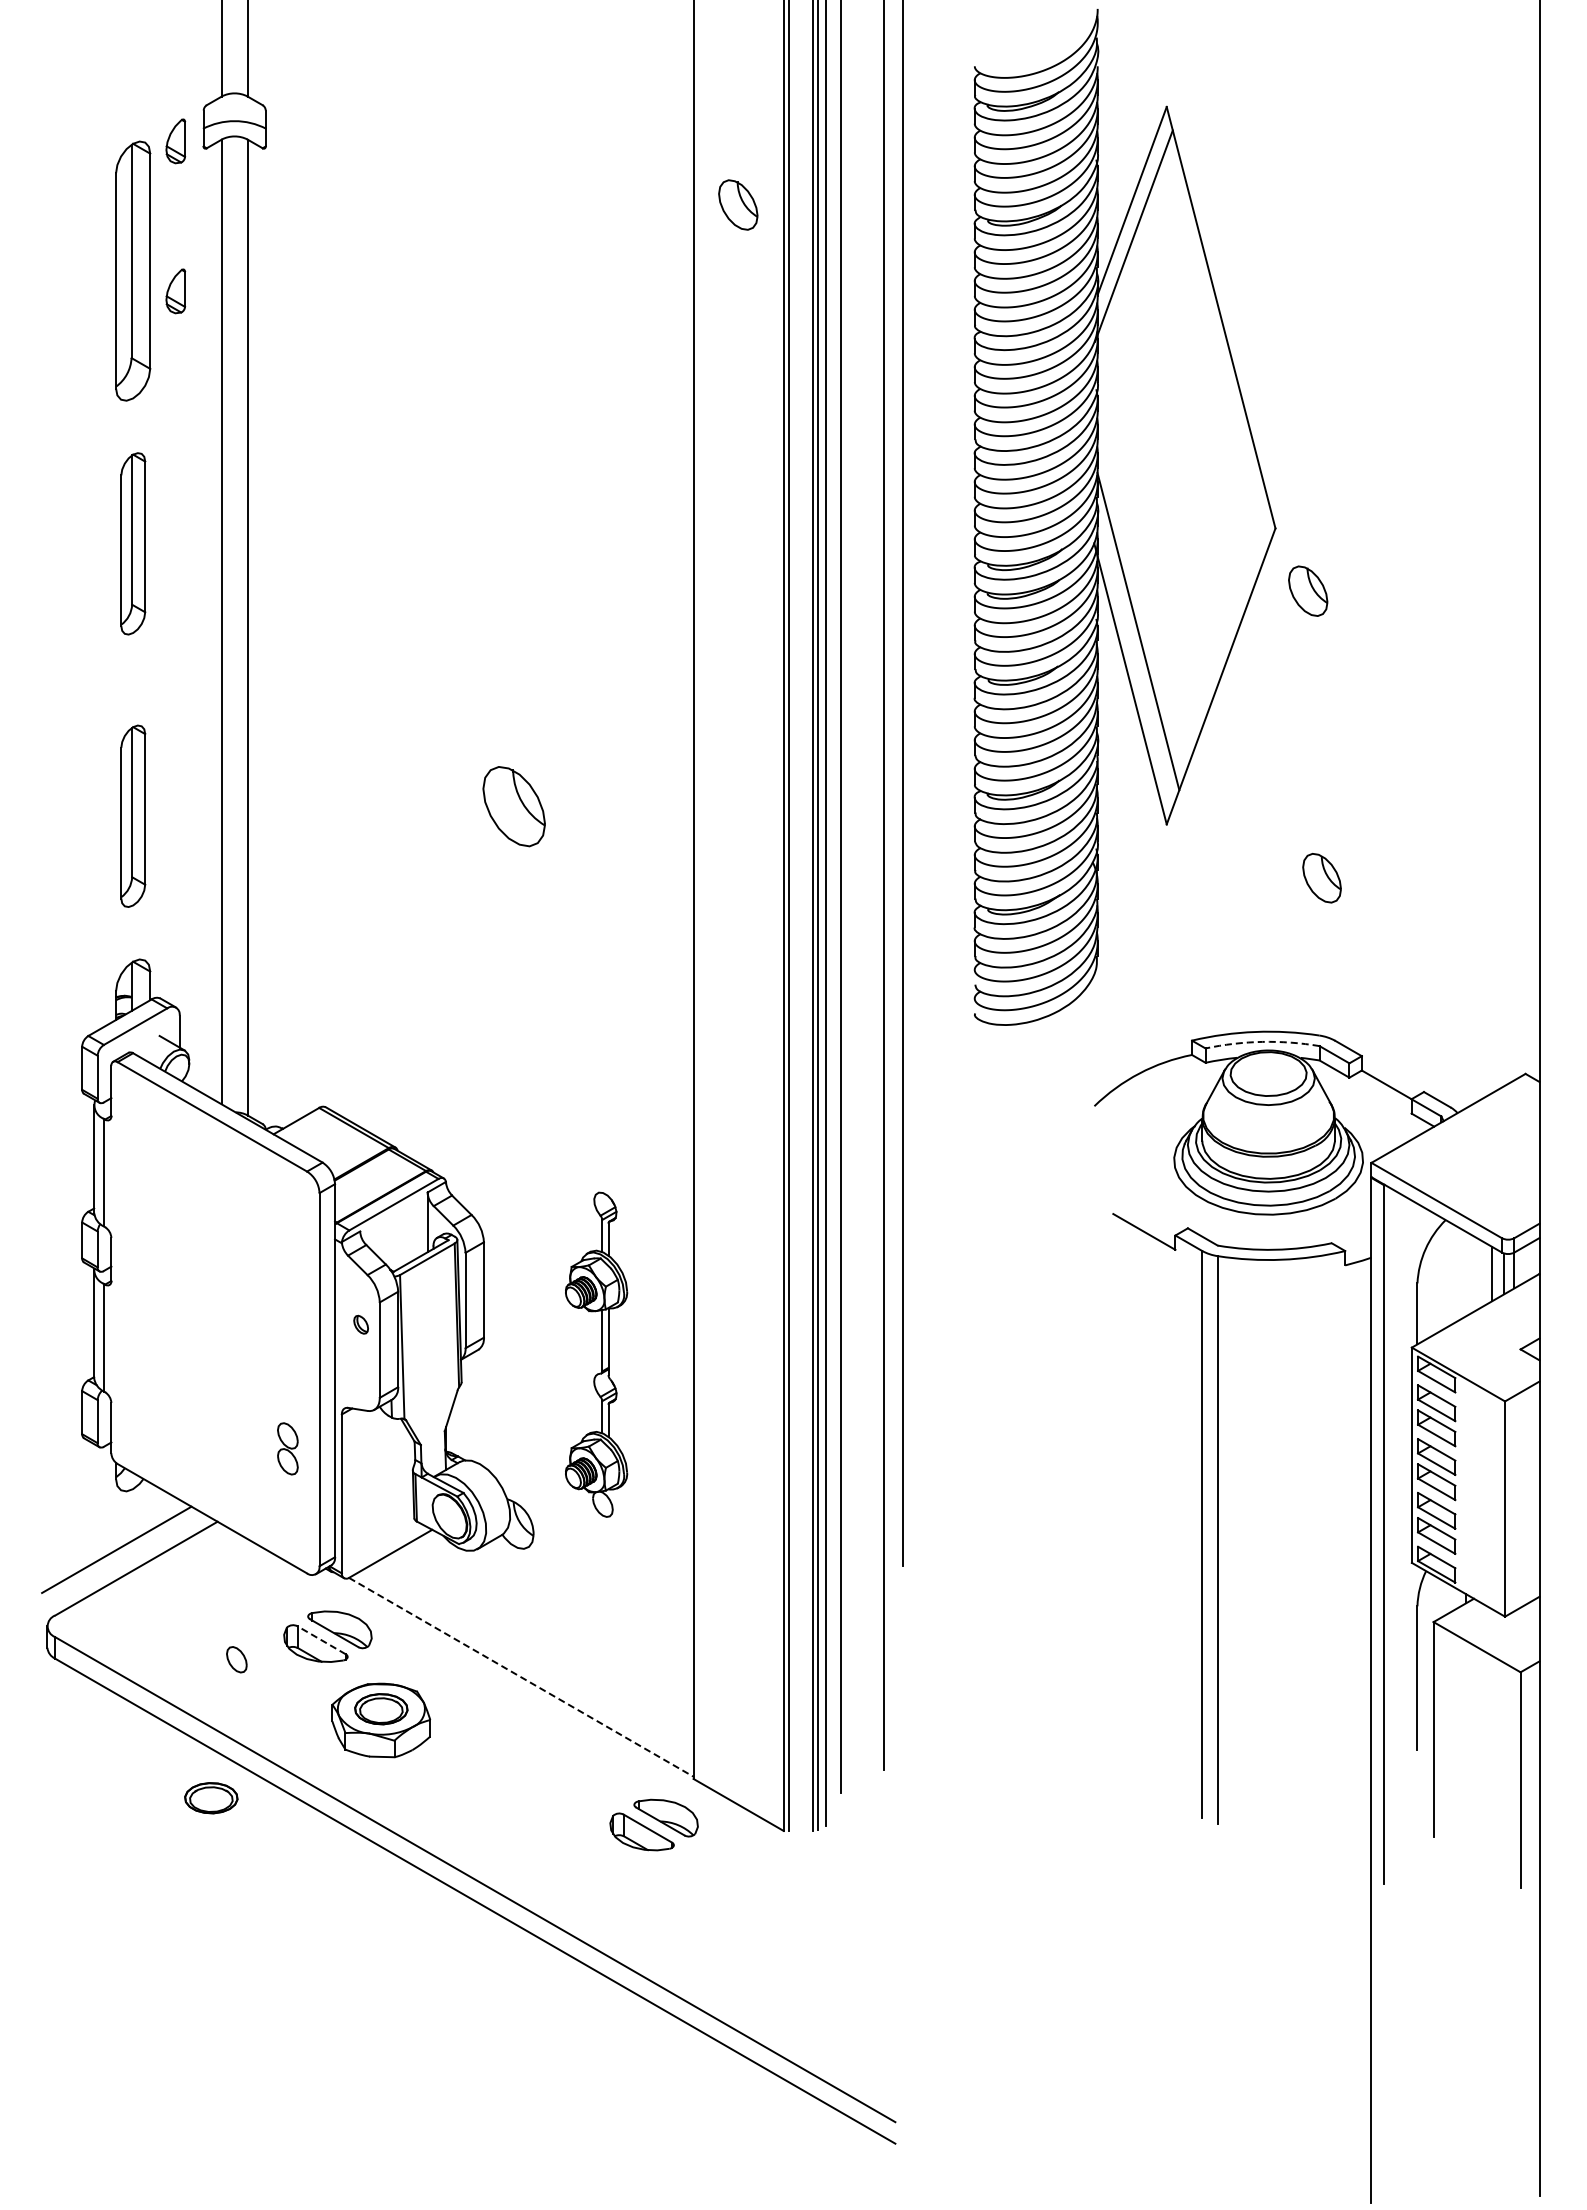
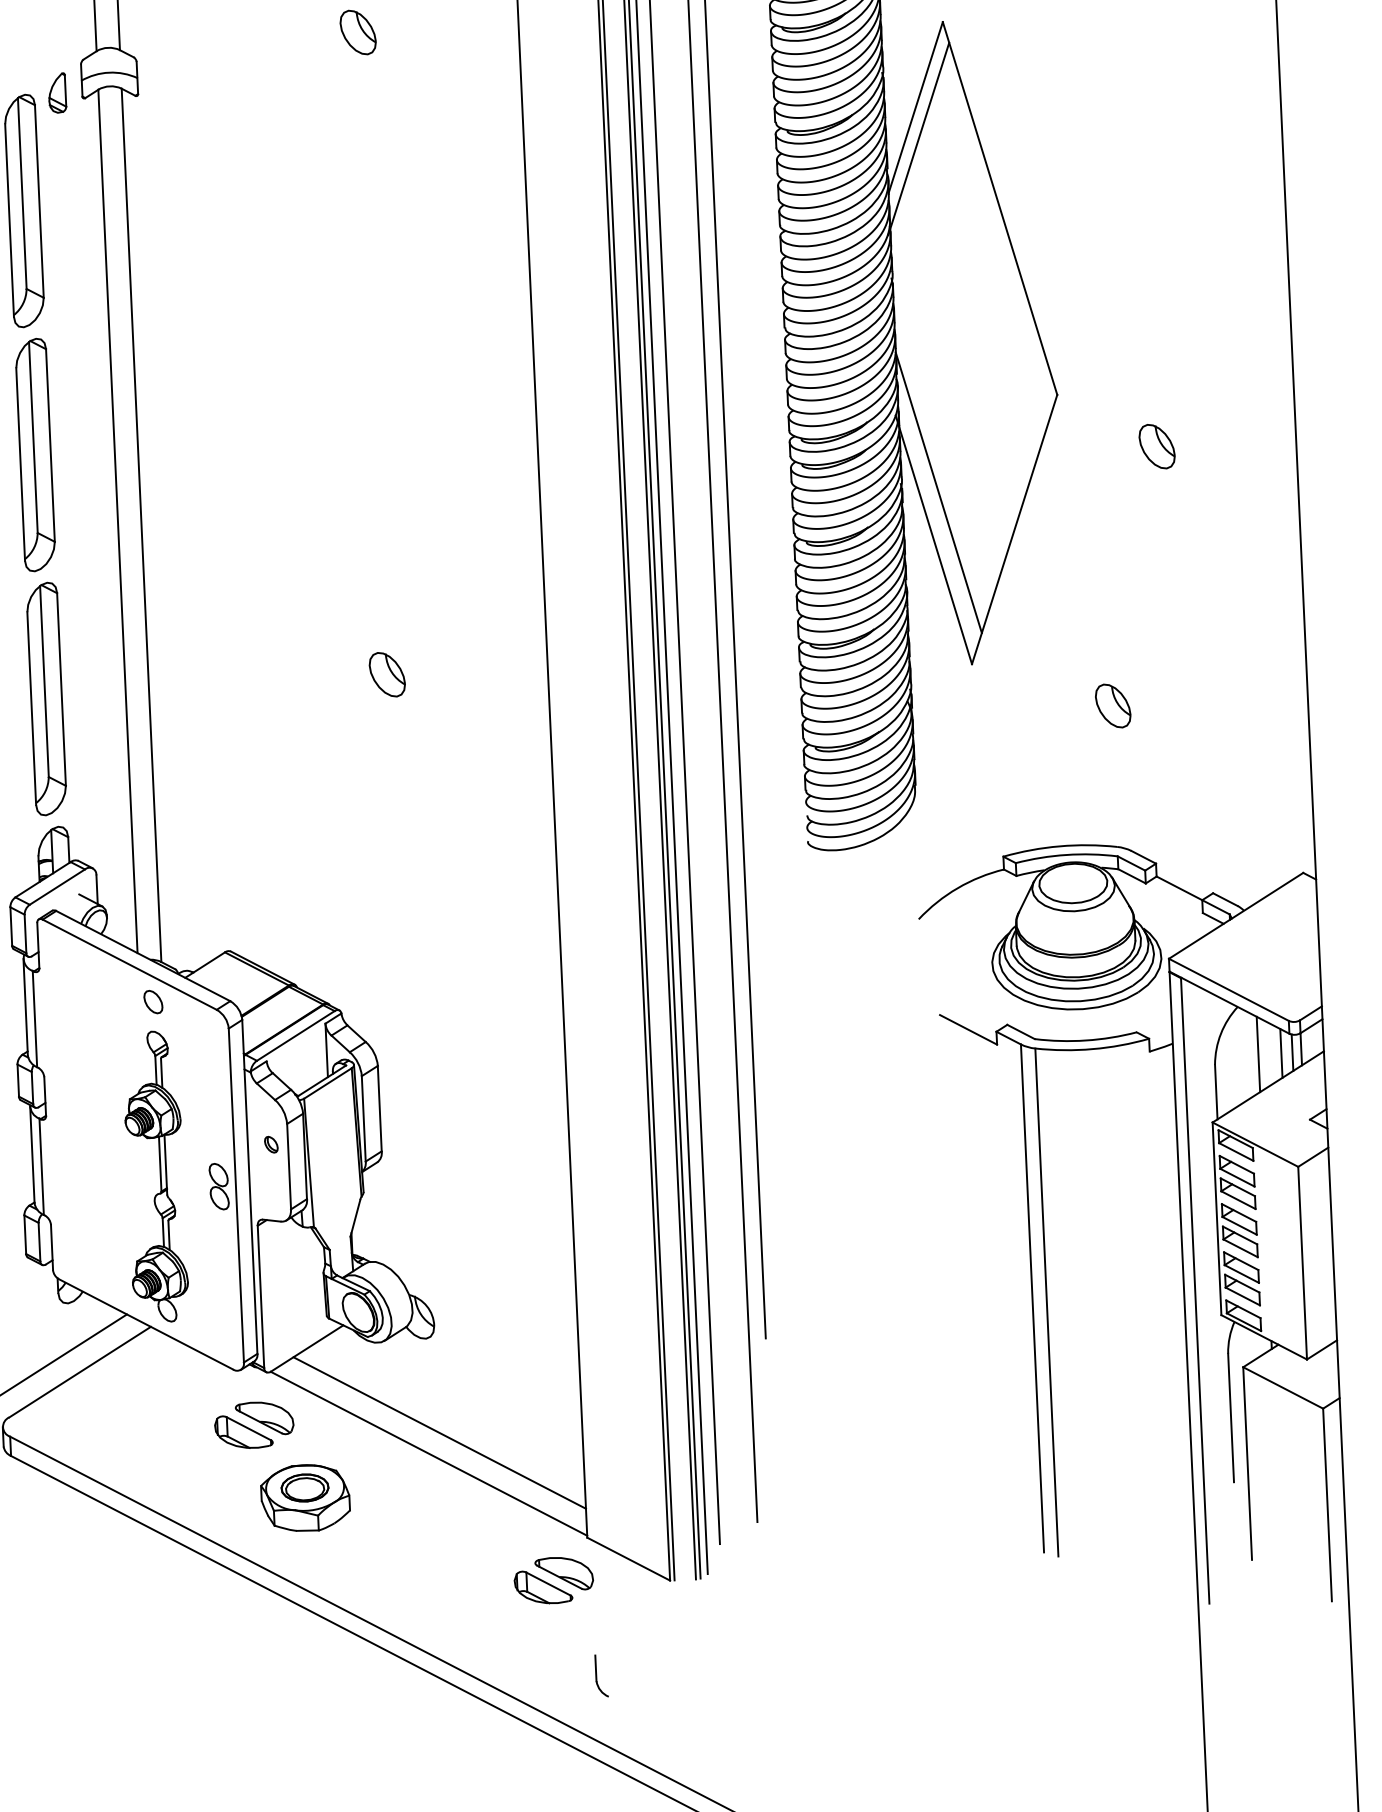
part: (738, 204) -> (358, 32), moved
part: (175, 291) -> (63, 227), removed
part: (133, 543) -> (35, 454), size x1.43
part: (1308, 590) -> (1157, 445), moved
part: (514, 806) -> (387, 674), size x0.62
part: (133, 815) -> (46, 698), size x1.43
arc: (1262, 1041) -> (1066, 854), dashed -> solid
line: (1466, 1274) -> (1258, 1054), added
part: (596, 1354) -> (155, 1176), moved
part: (287, 1448) -> (218, 1186), moved
line: (321, 1640) -> (248, 1428), dashed -> solid
line: (534, 1654) -> (439, 1432), added
part: (236, 1659) -> (153, 1001), moved
line: (521, 1677) -> (429, 1453), dashed -> solid
part: (211, 1798) -> (156, 1574), removed
part: (702, 1933) -> (601, 1675), added

